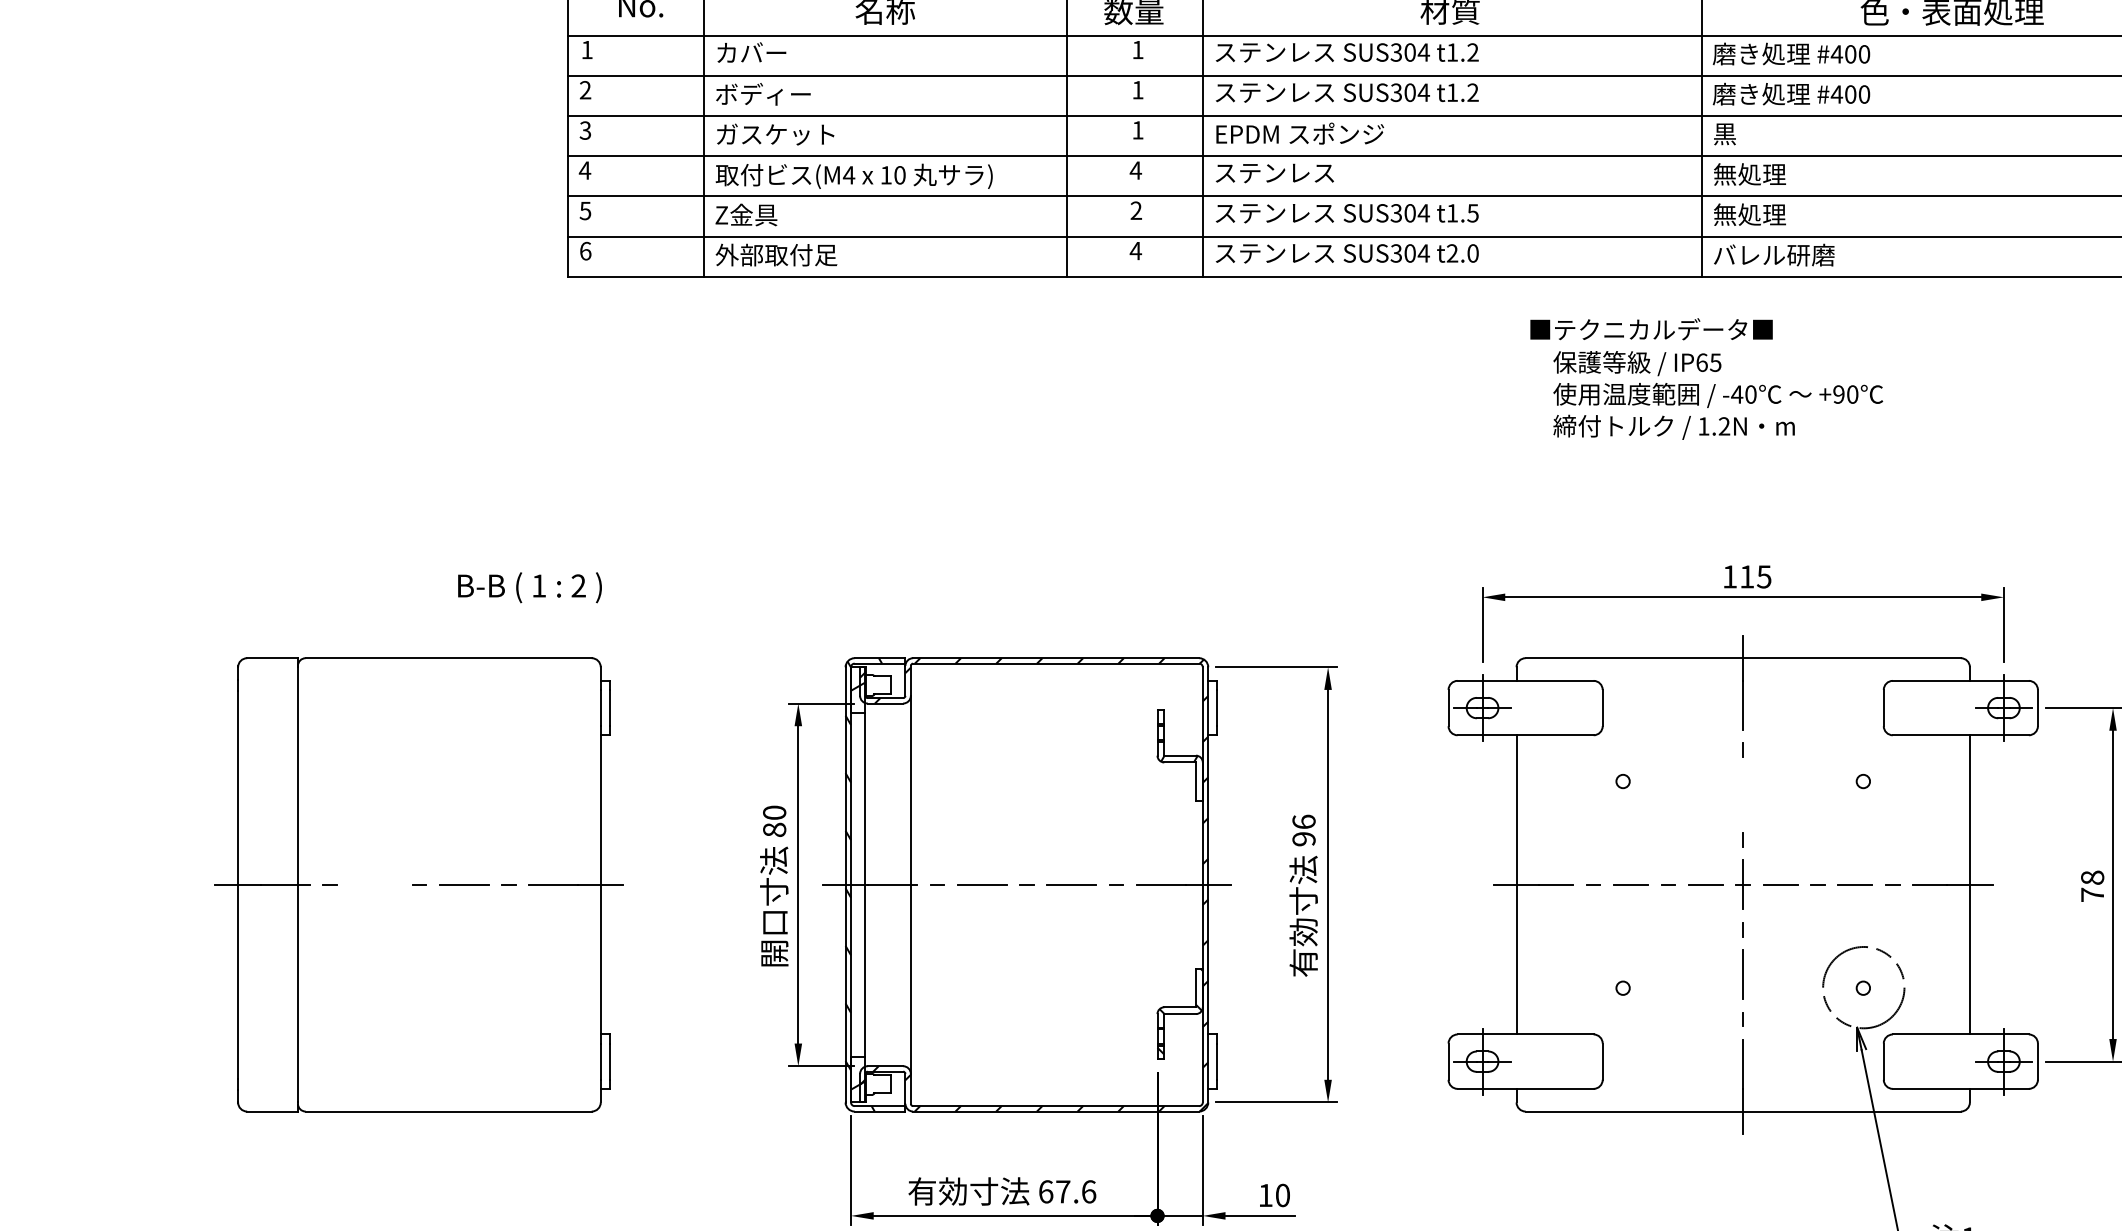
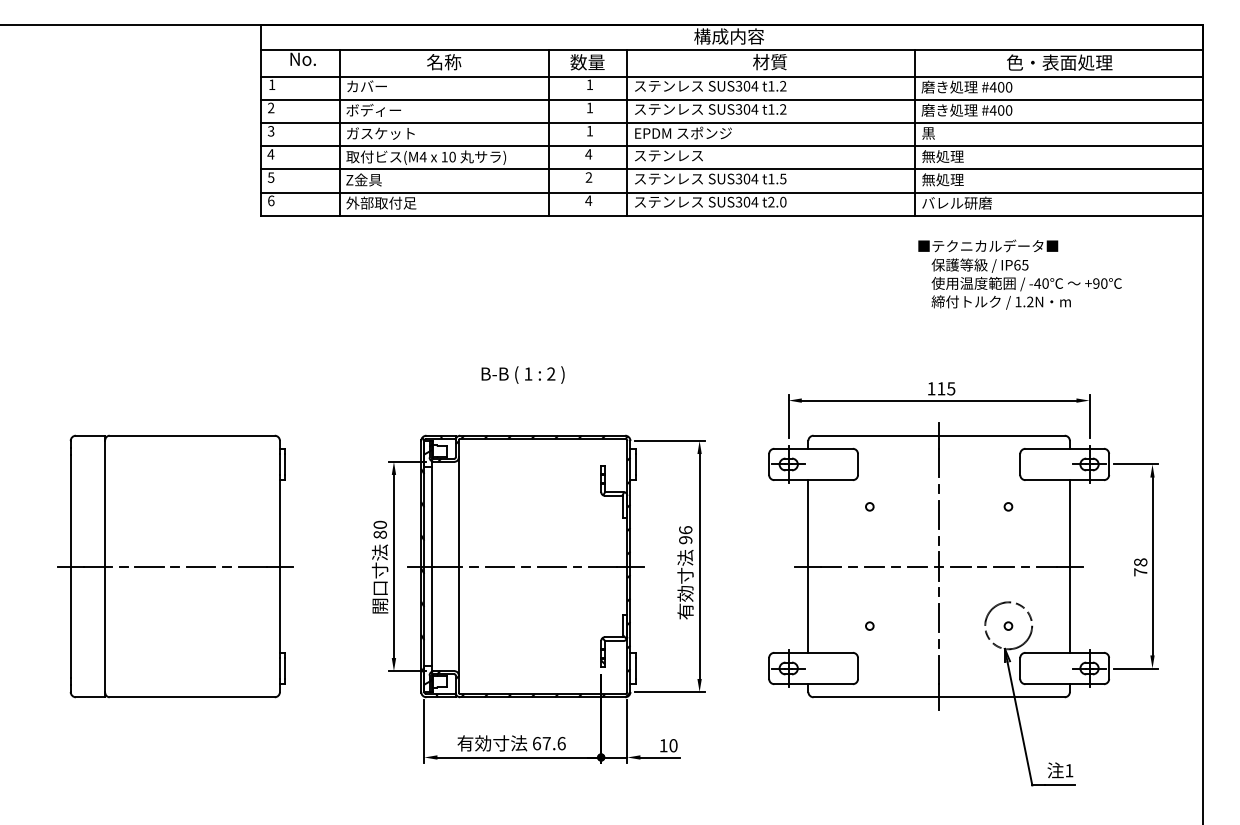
text: (1705, 378) -> (1019, 274), moved
text: (528, 586) -> (522, 374), moved
line: (1743, 794) -> (939, 514), added
line: (374, 884) -> (149, 566), added

